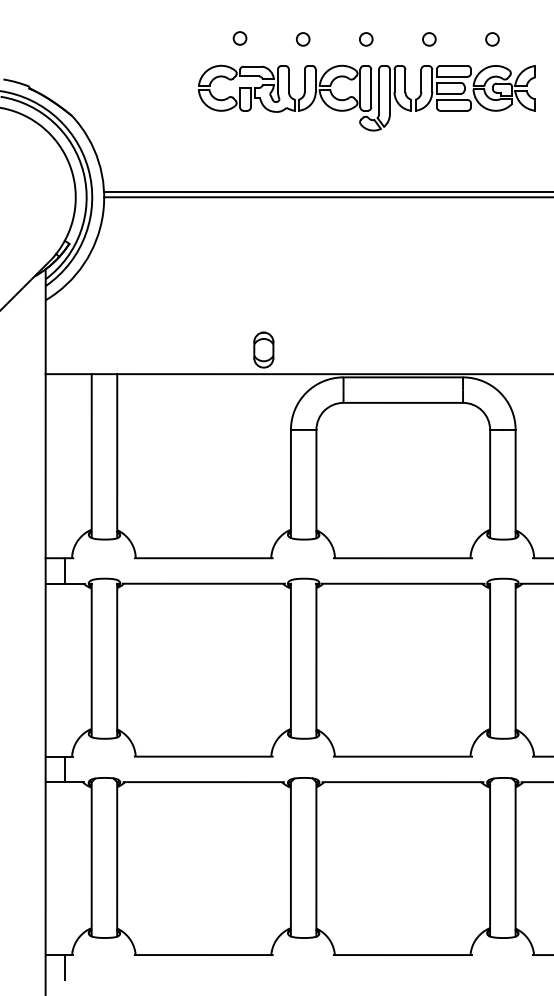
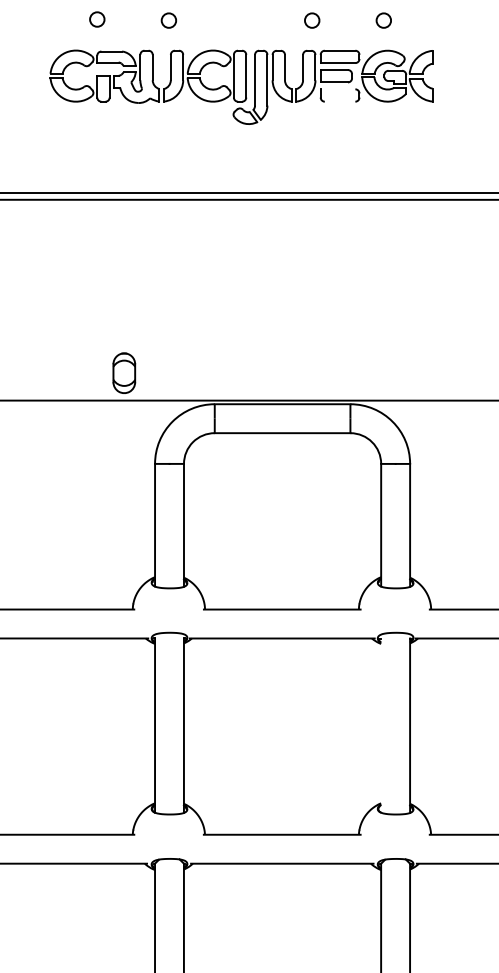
circle: (366, 39) -> (240, 20), removed
line: (451, 99) -> (337, 88), removed
line: (453, 110) -> (339, 101), removed
line: (490, 660) -> (381, 725), removed

